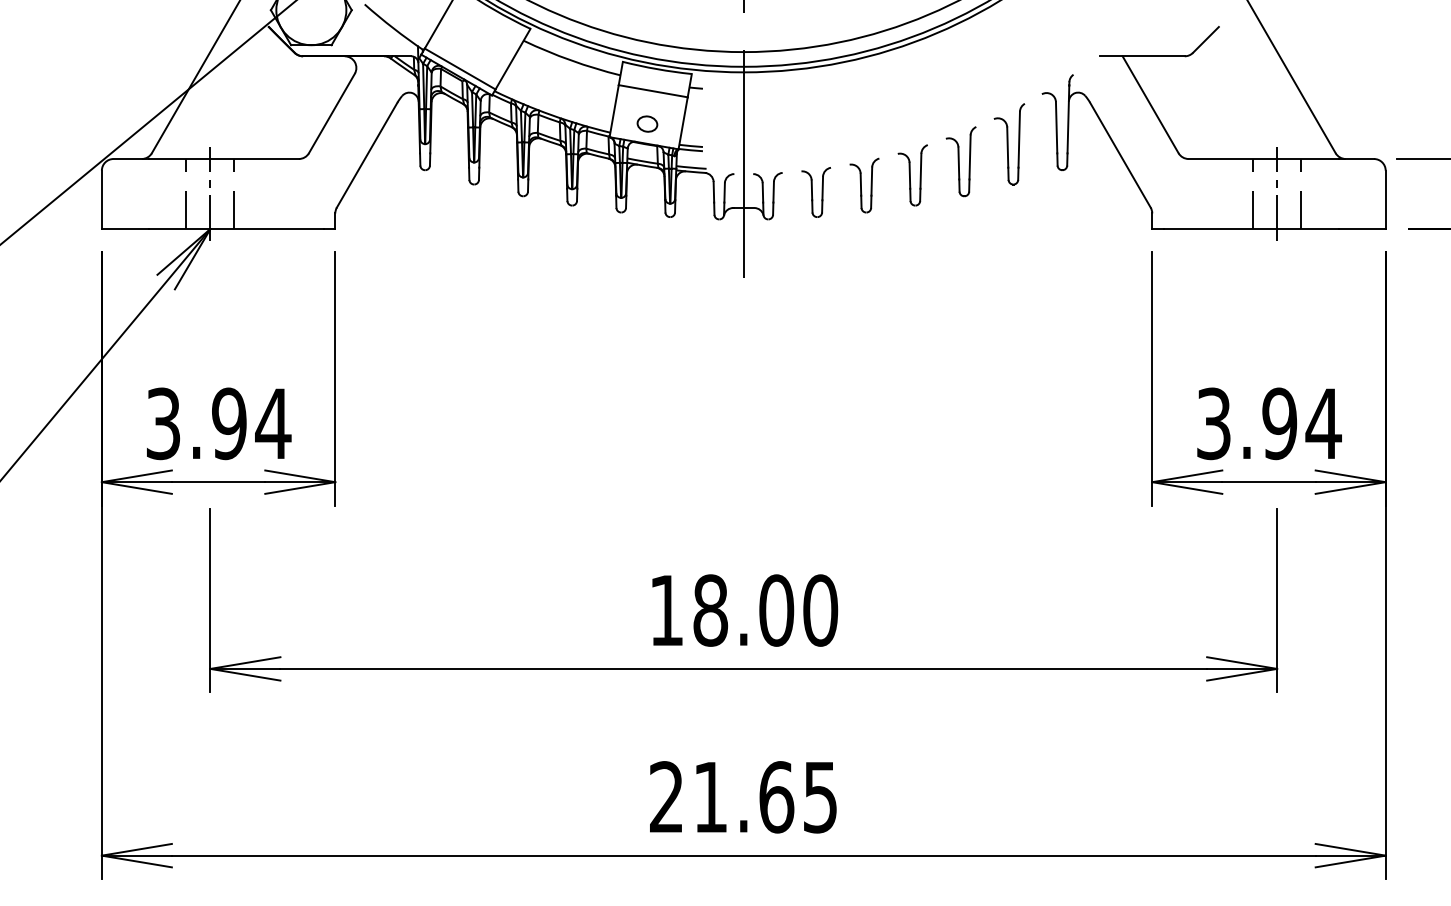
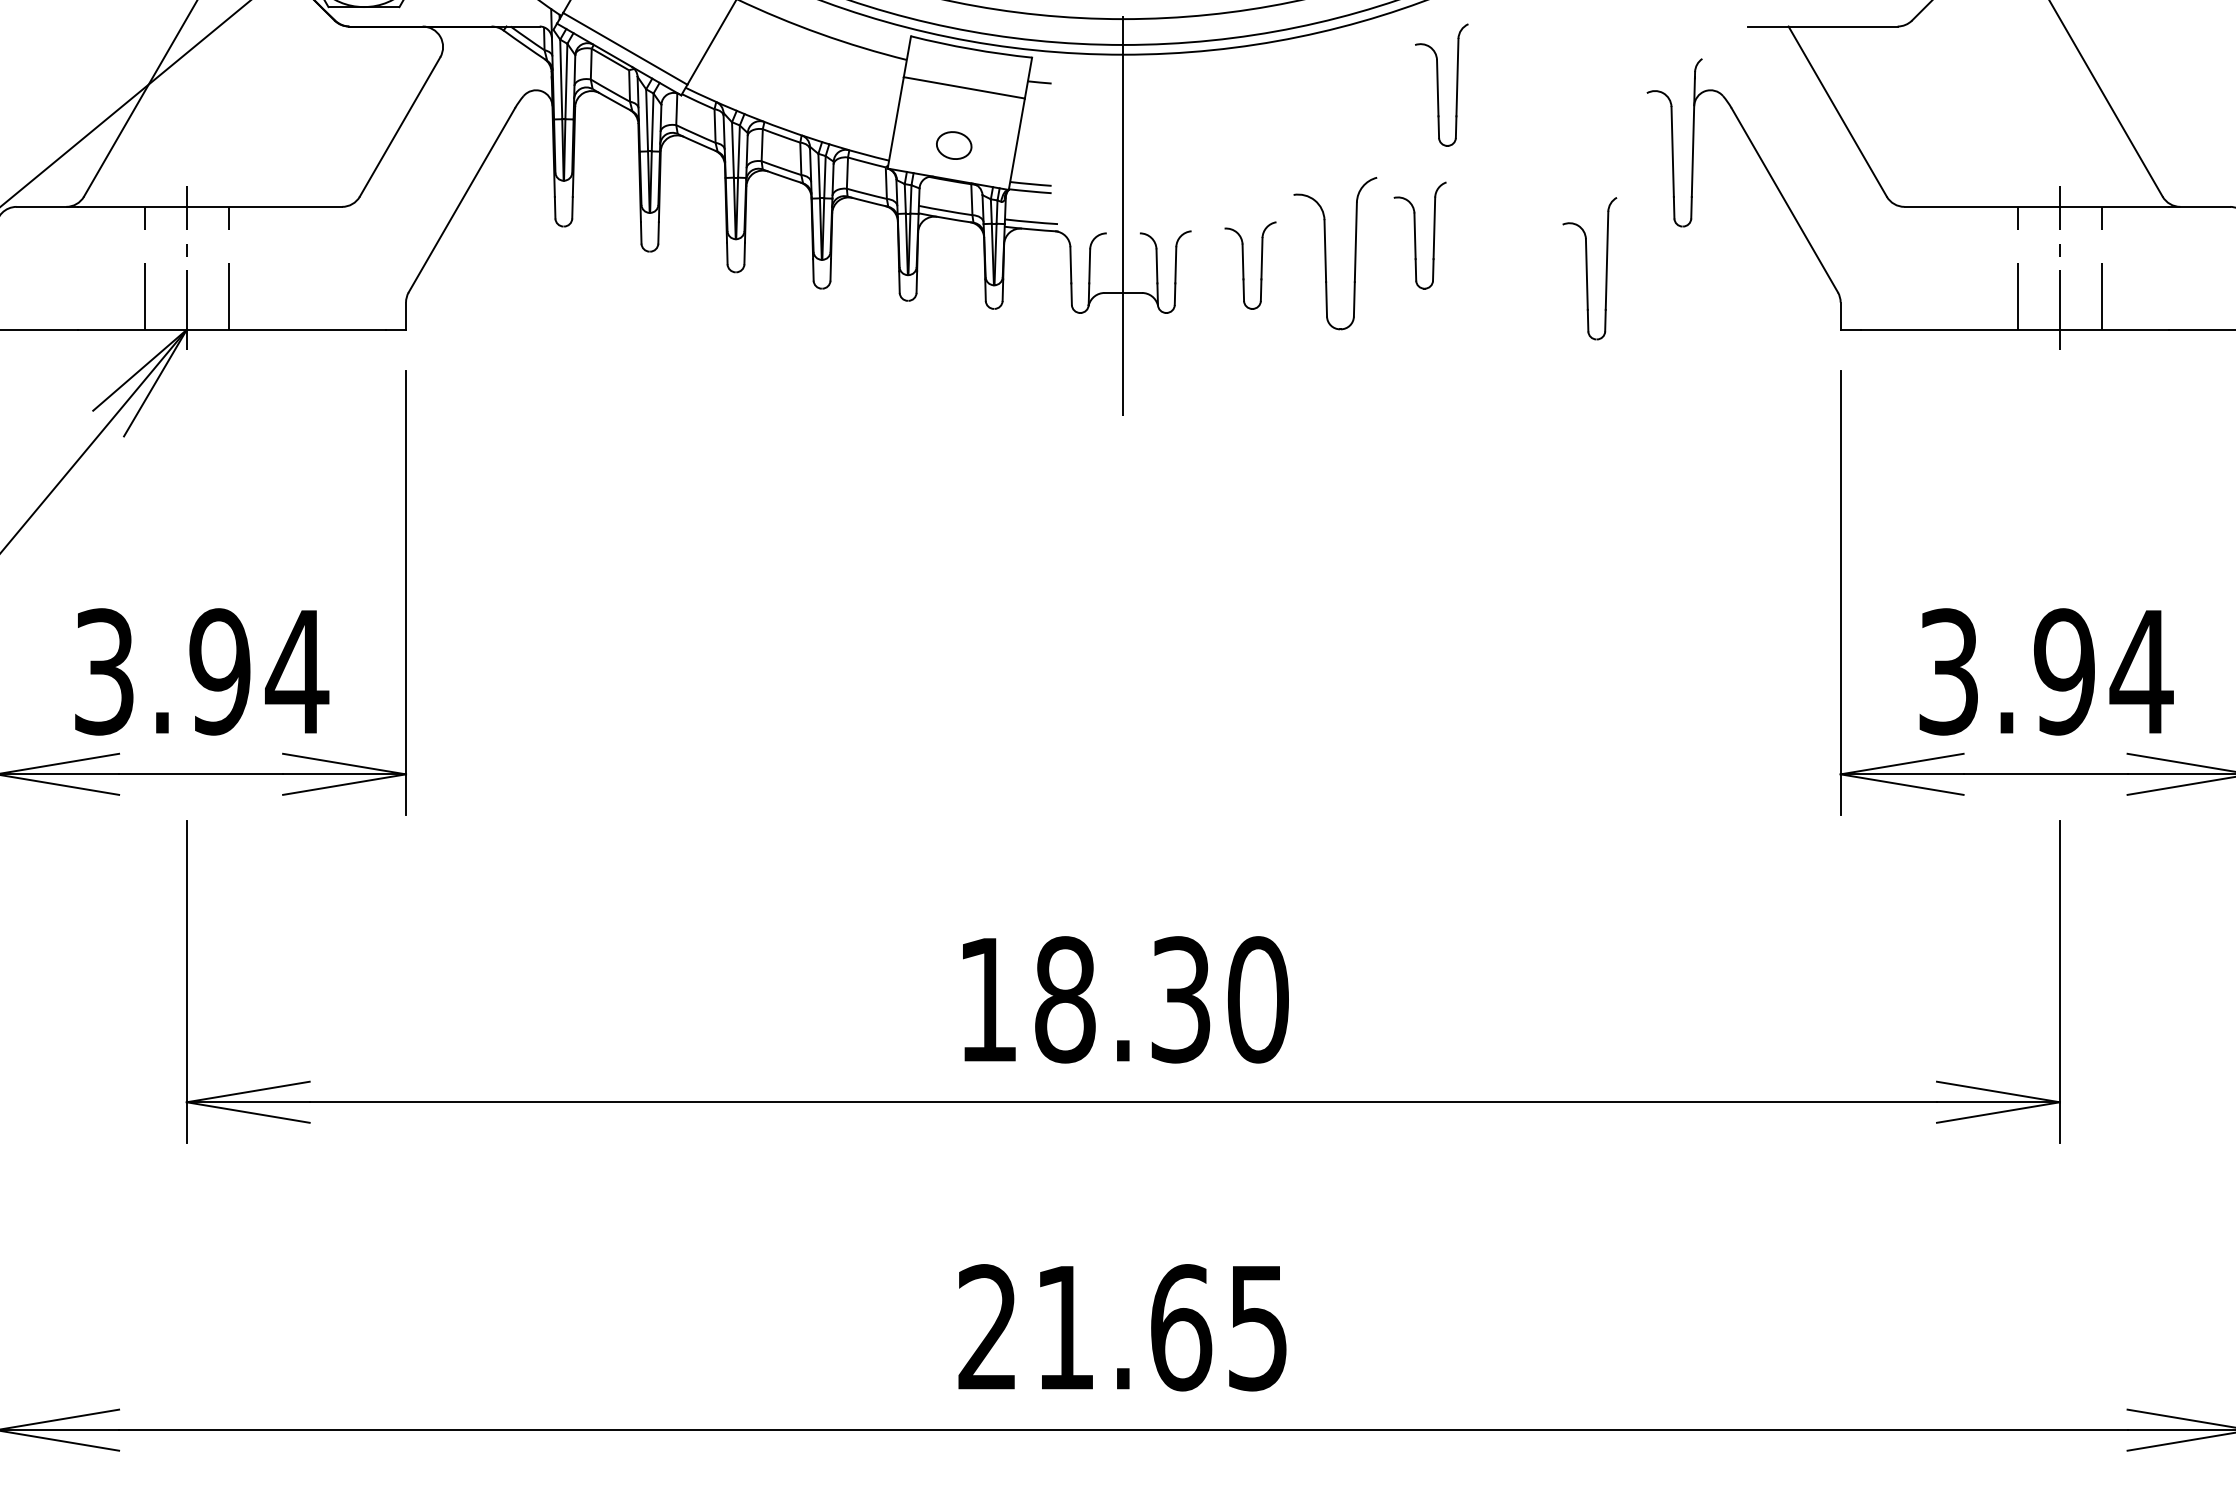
part: (1009, 144) -> (1589, 269), moved
part: (960, 161) -> (1440, 84), moved
part: (864, 185) -> (1335, 253), size x1.6
text: (776, 610) -> (1180, 999), 18.00 -> 18.30

